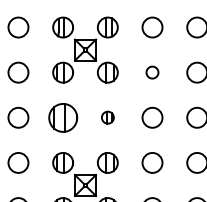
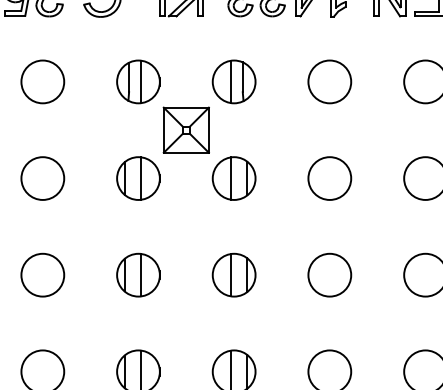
circle: (152, 72) -> (329, 178), size x1.67
part: (62, 117) -> (137, 274), size x0.71
part: (107, 117) -> (233, 274), size x1.67

